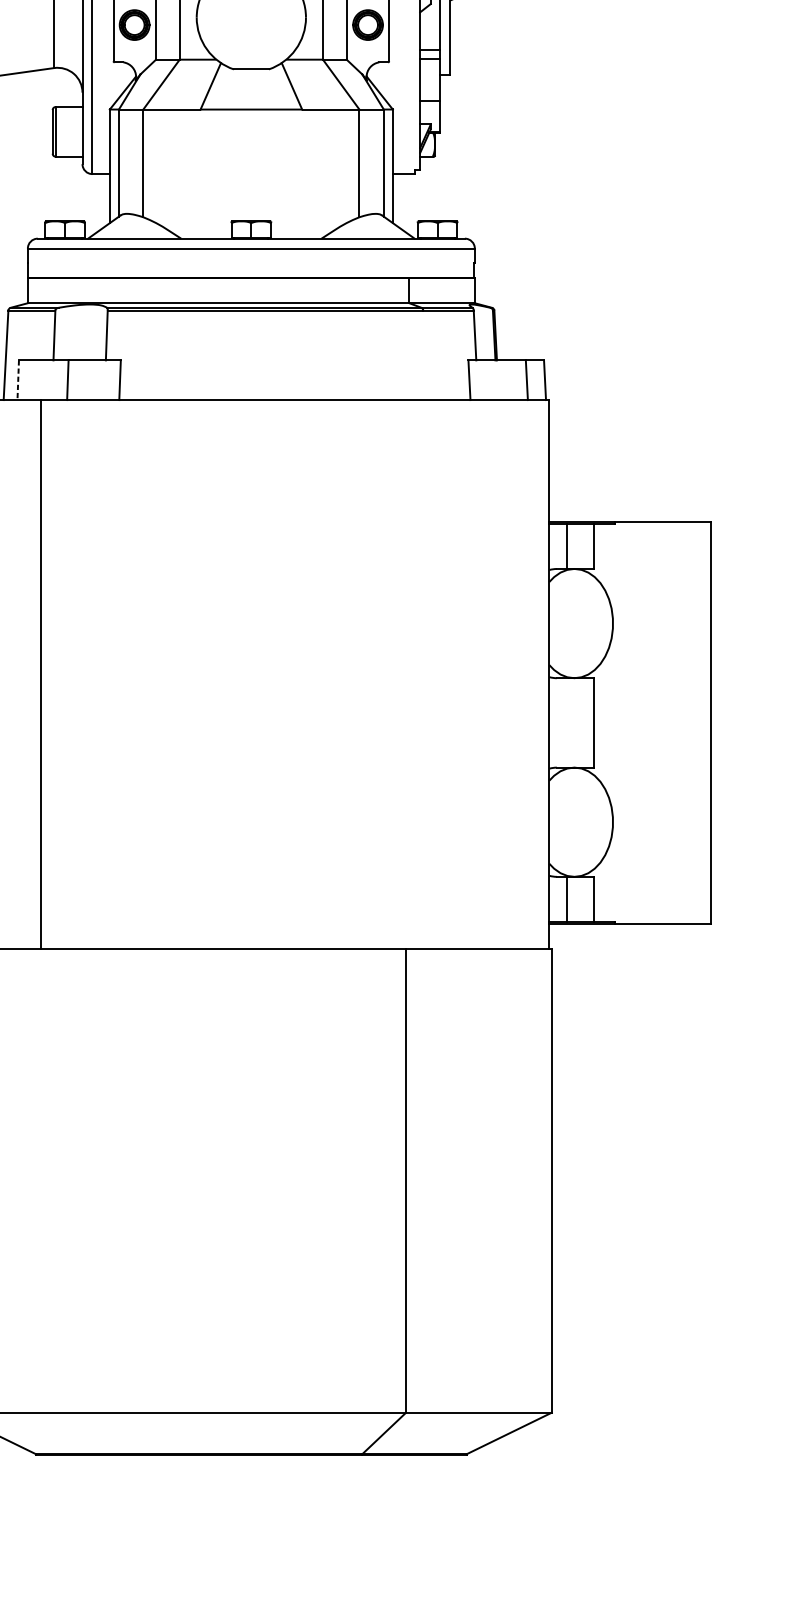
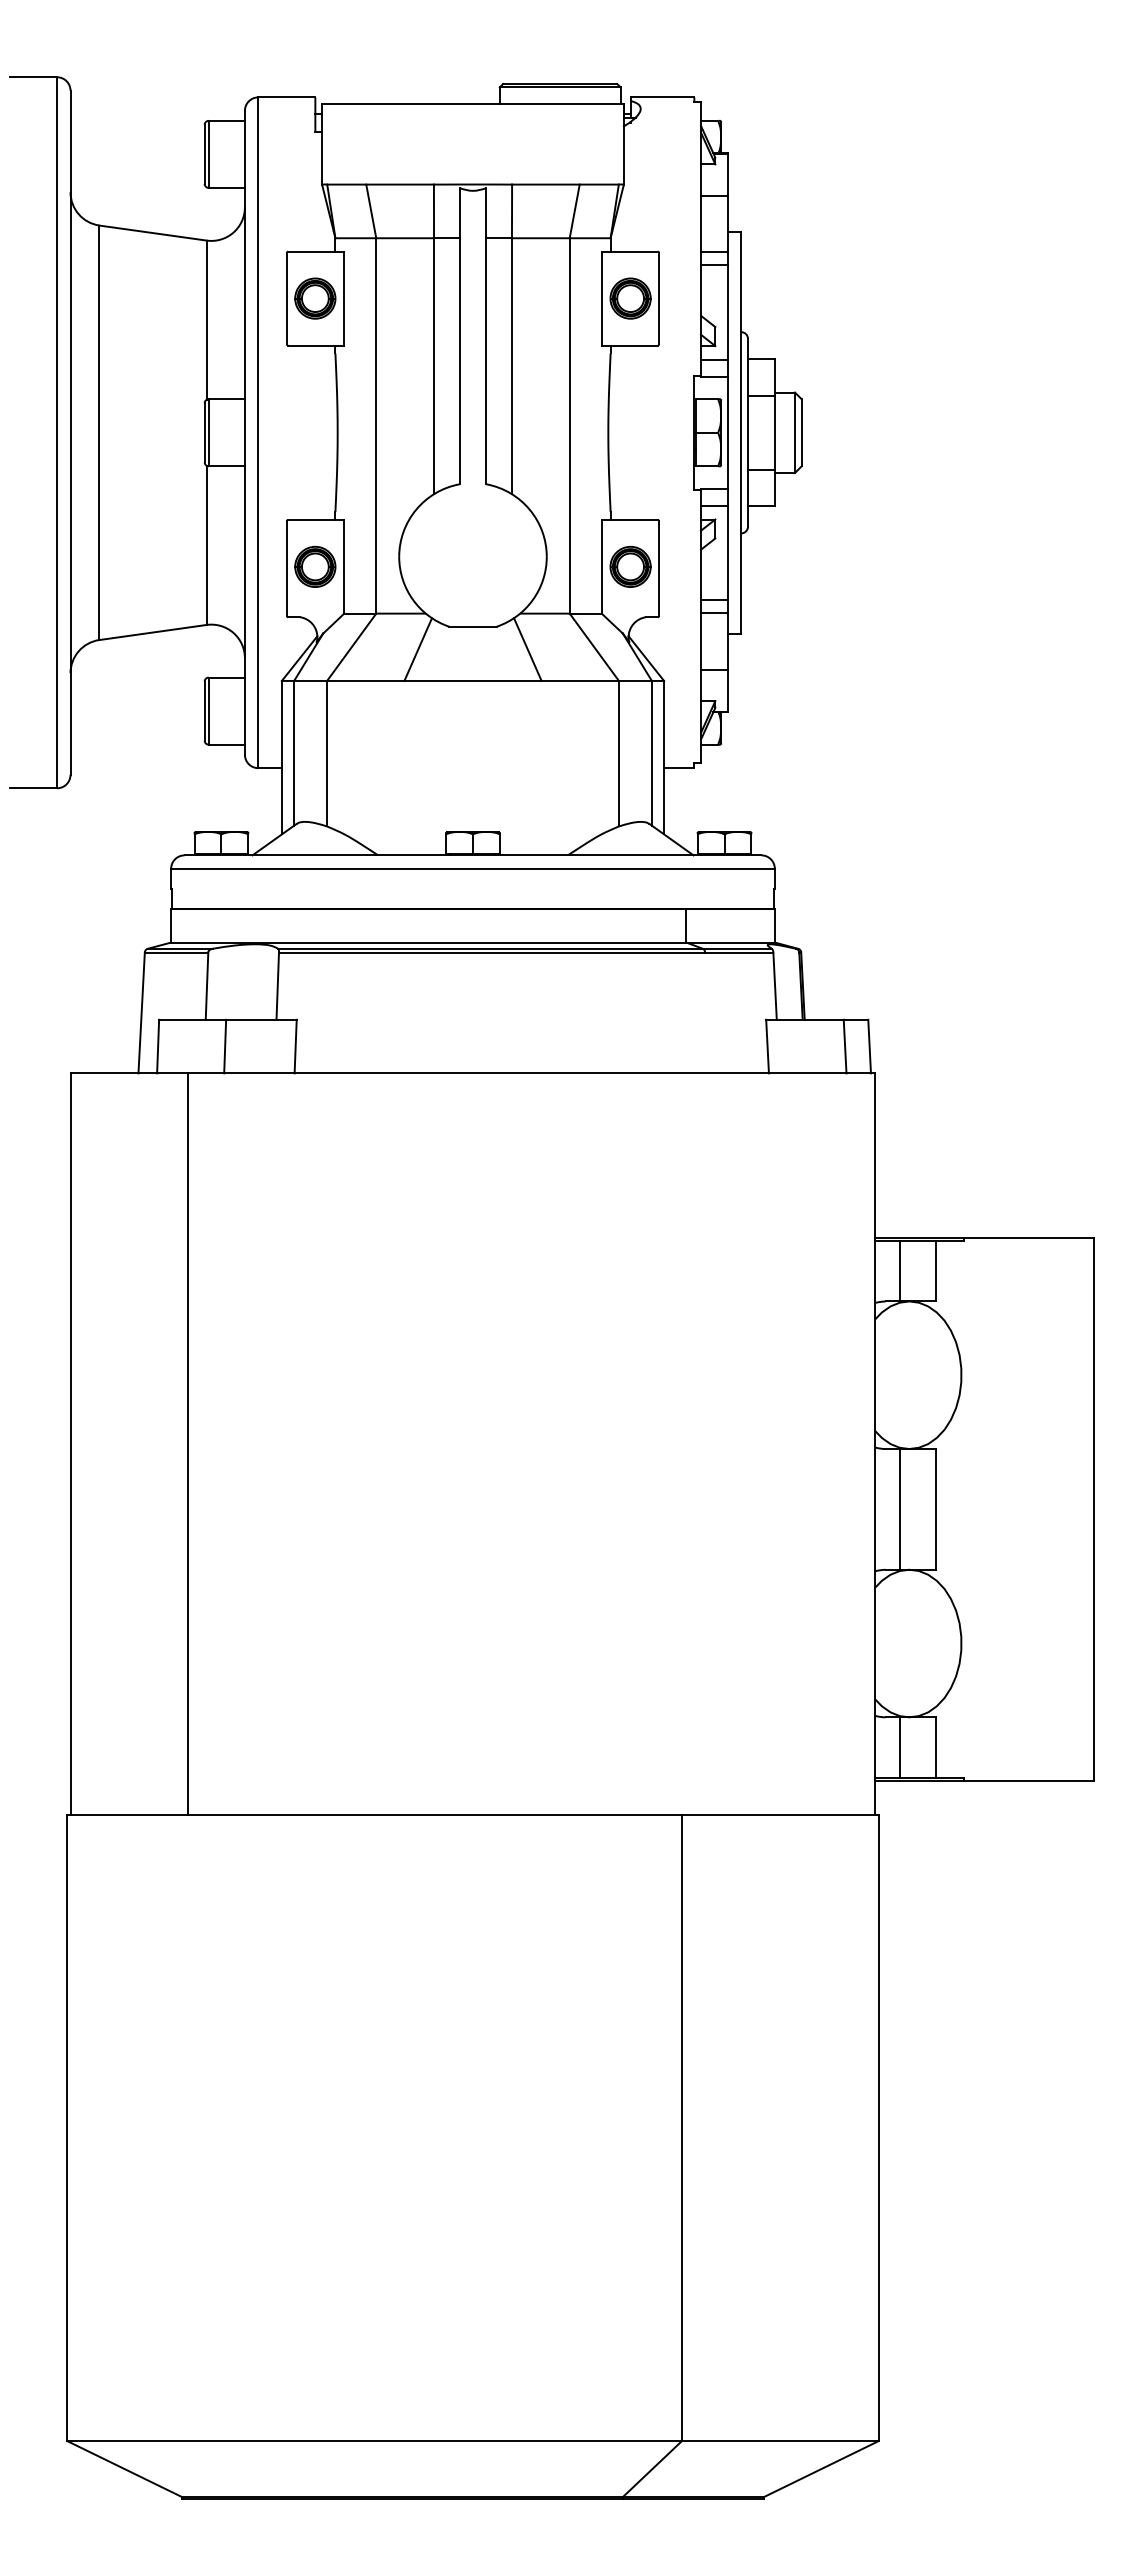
line: (18, 380) -> (158, 1046), dashed -> solid
line: (567, 722) -> (899, 1509), added

